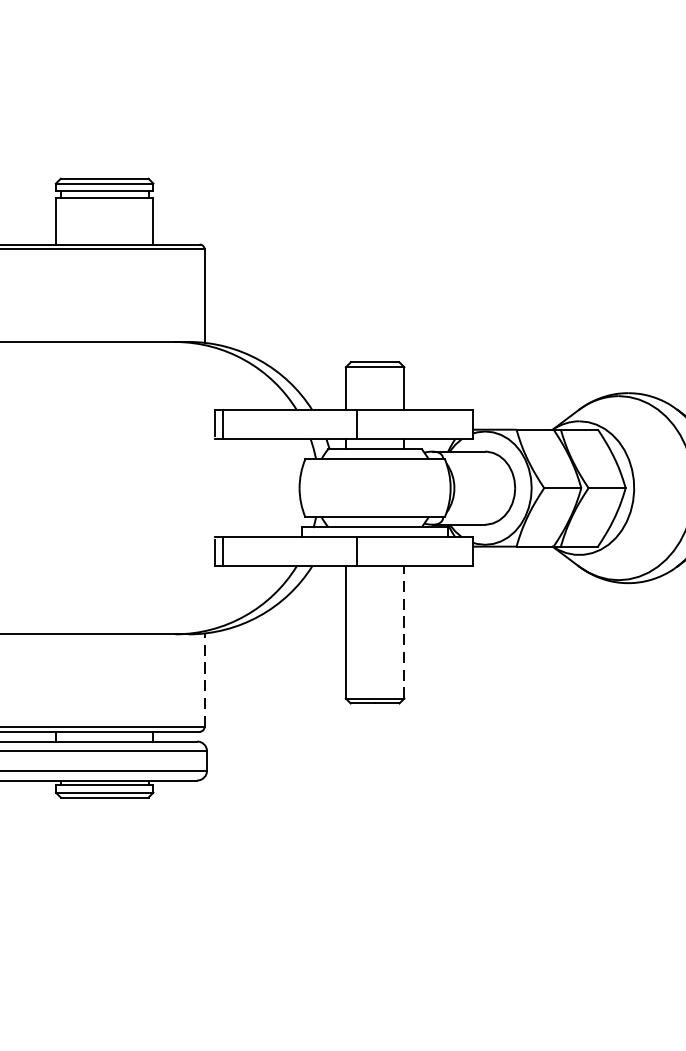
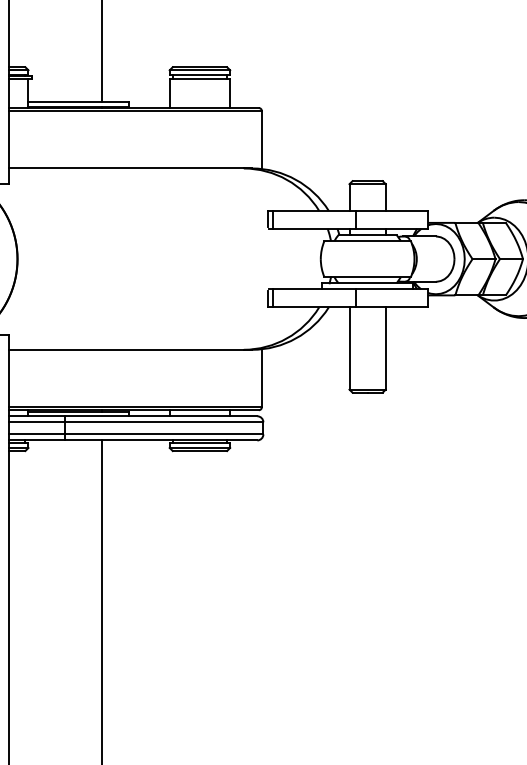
line: (403, 632) -> (385, 348), dashed -> solid
line: (203, 680) -> (261, 378), dashed -> solid

